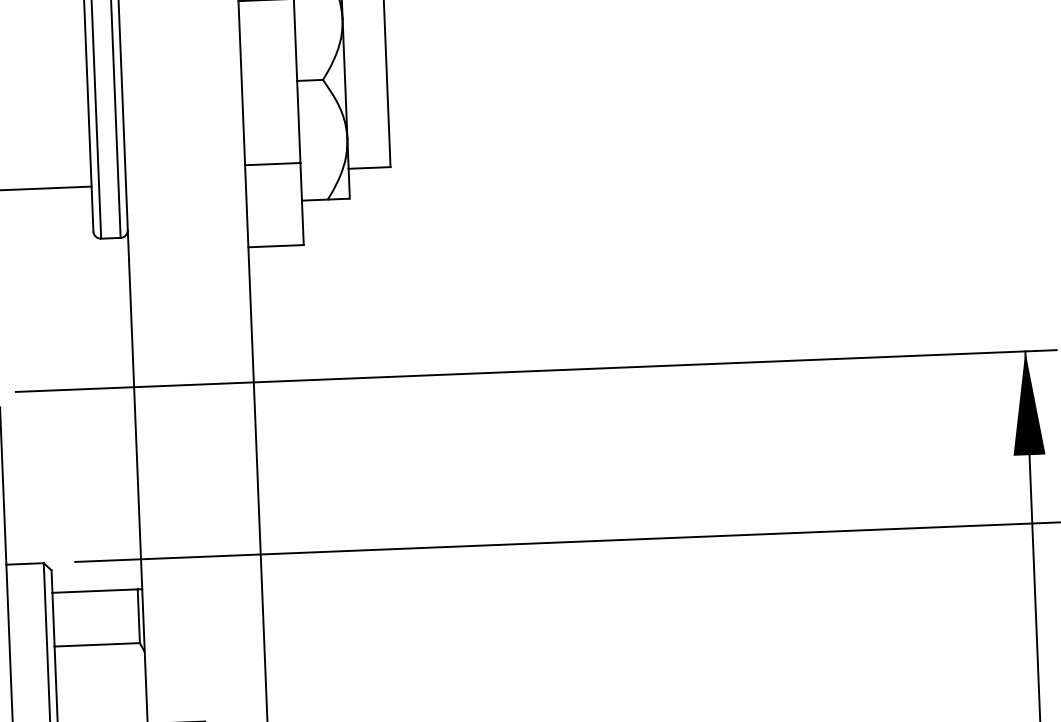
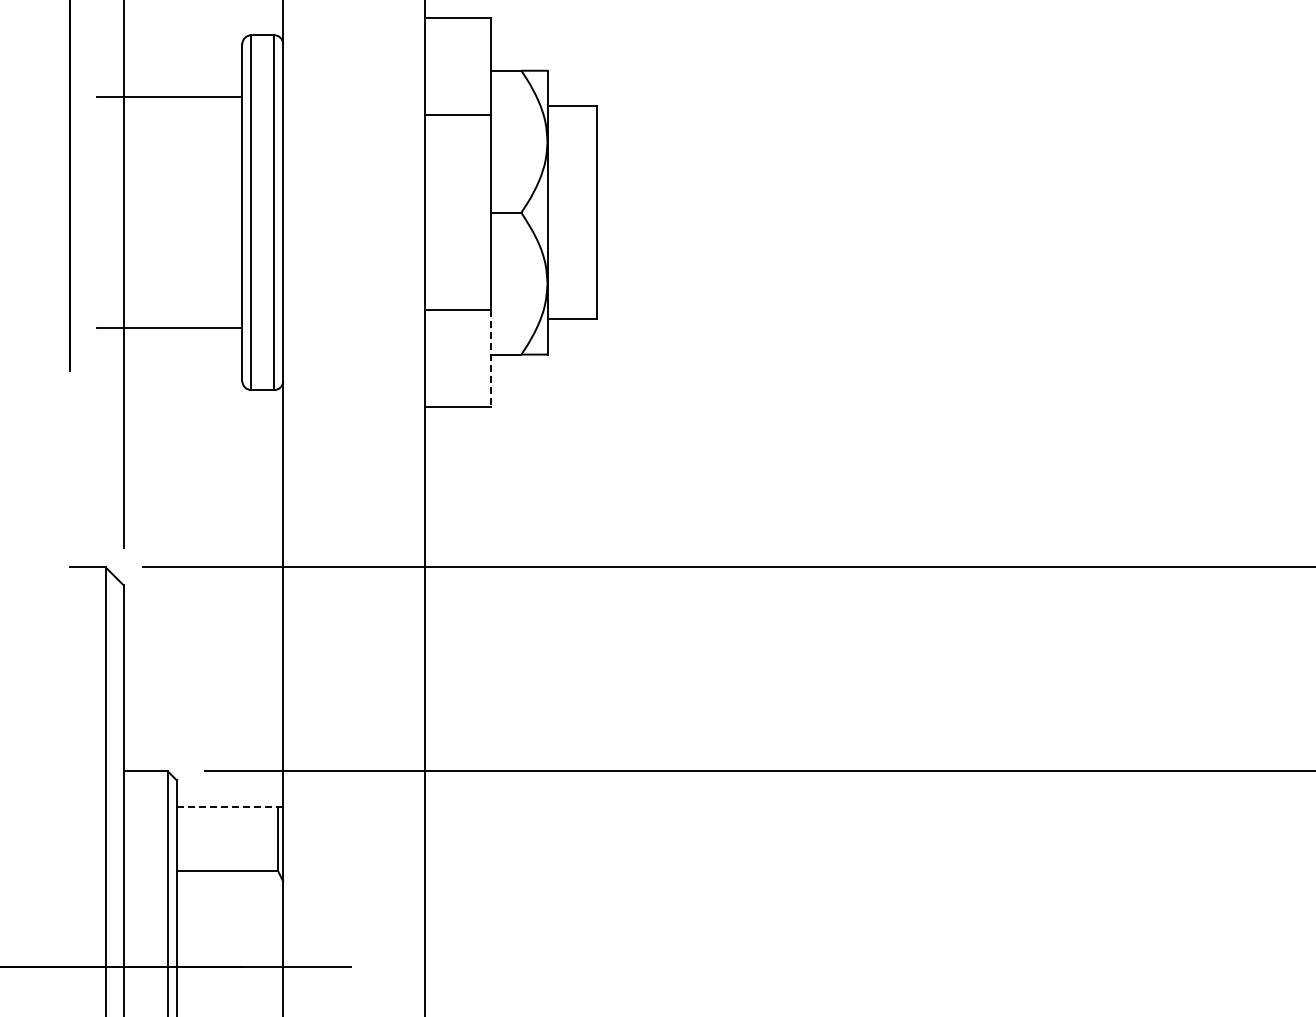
line: (301, 203) -> (490, 358), solid -> dashed
line: (95, 590) -> (227, 806), solid -> dashed

